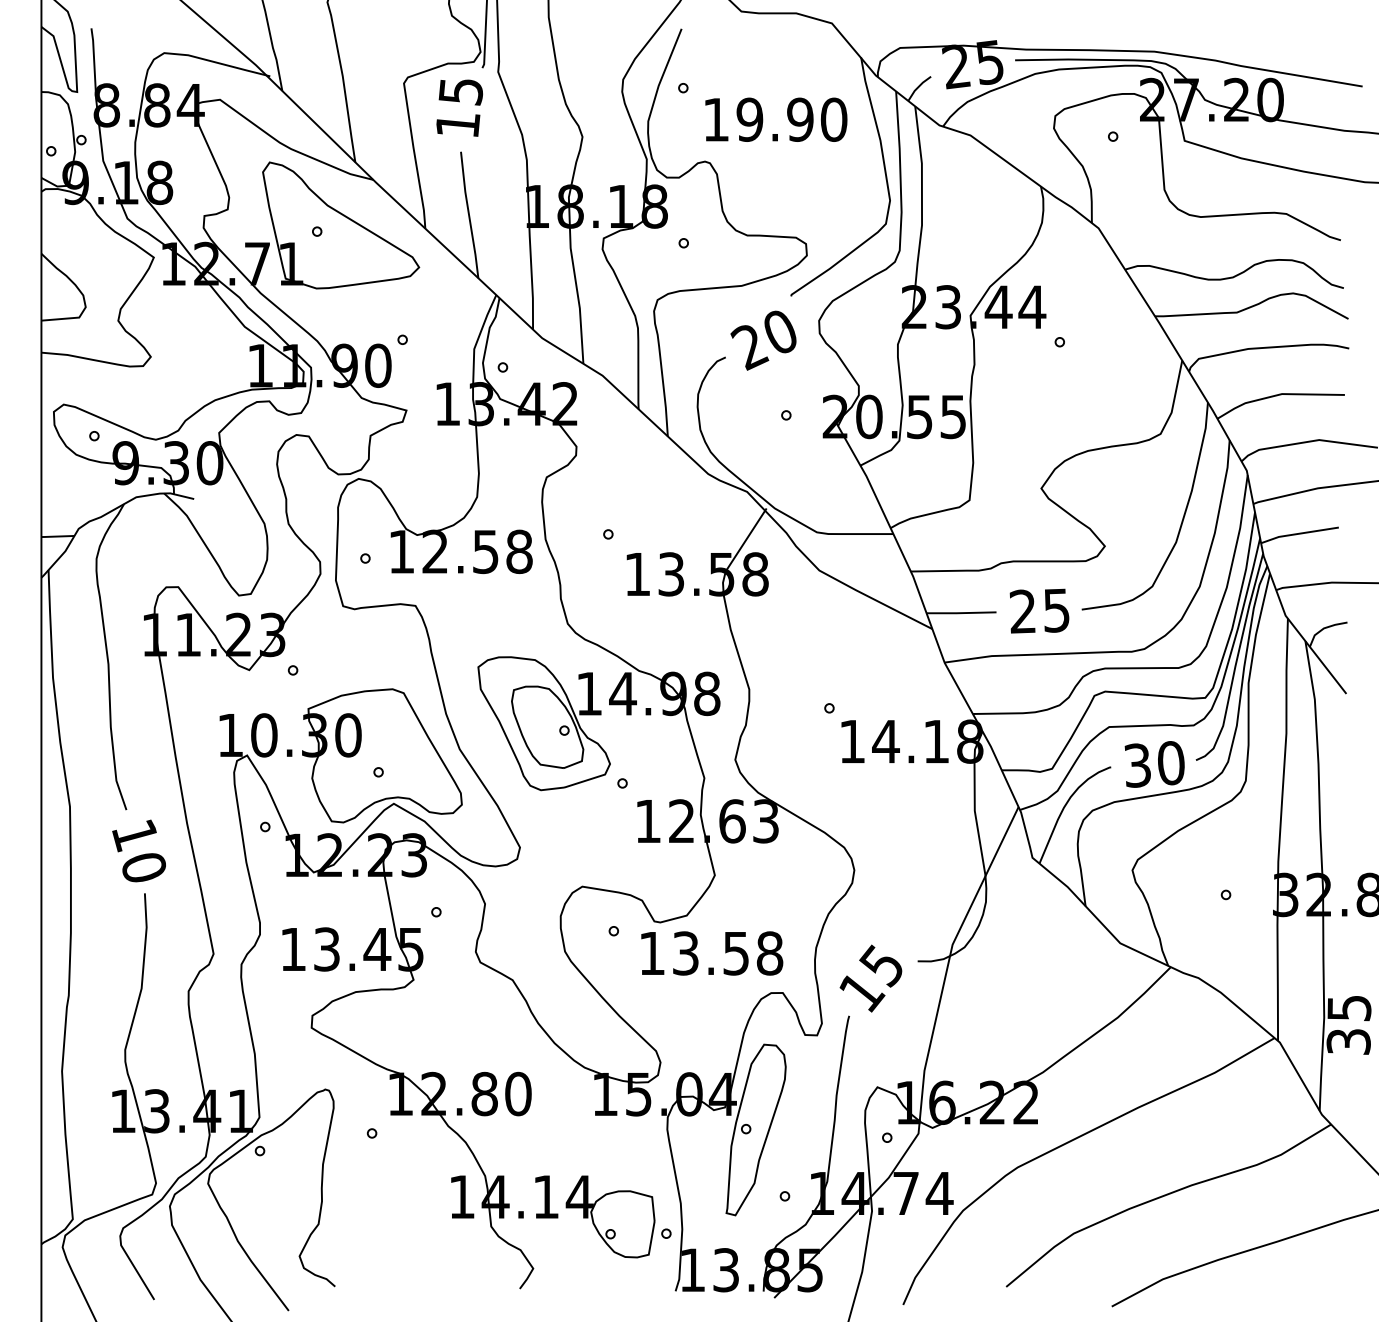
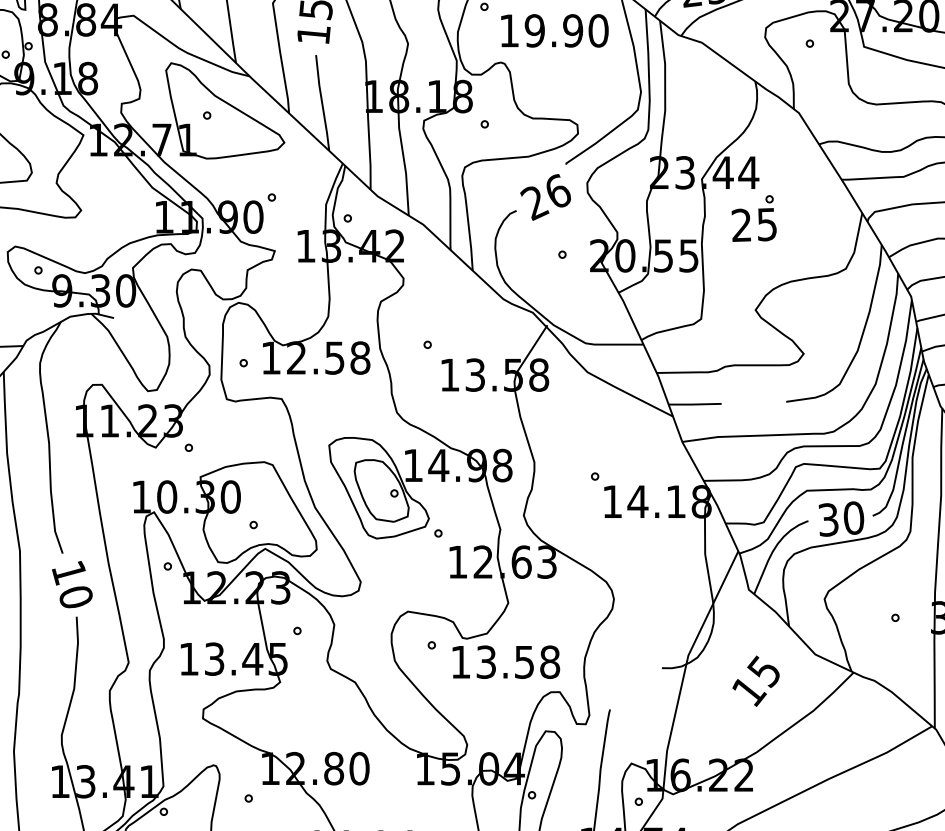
text: (780, 330) -> (558, 190), 20 -> 26
text: (1039, 610) -> (754, 224), moved
text: (870, 978) -> (755, 681), moved

